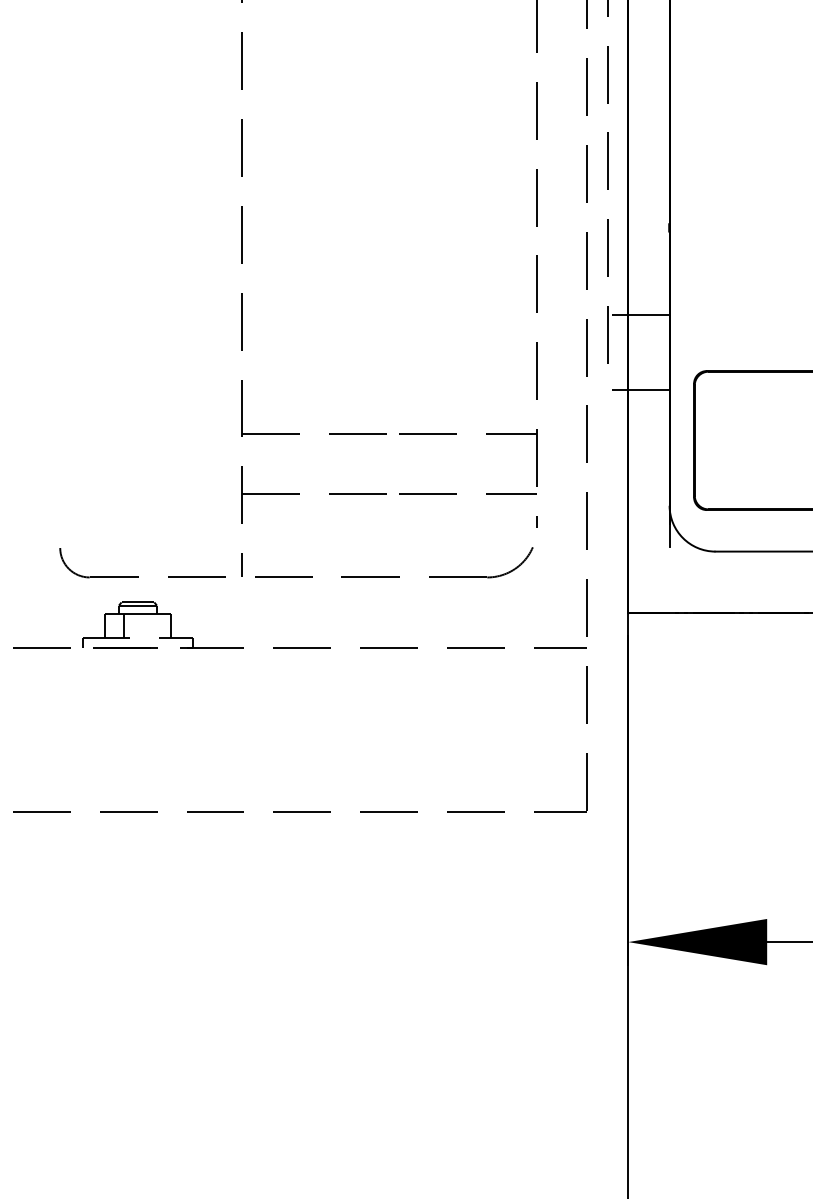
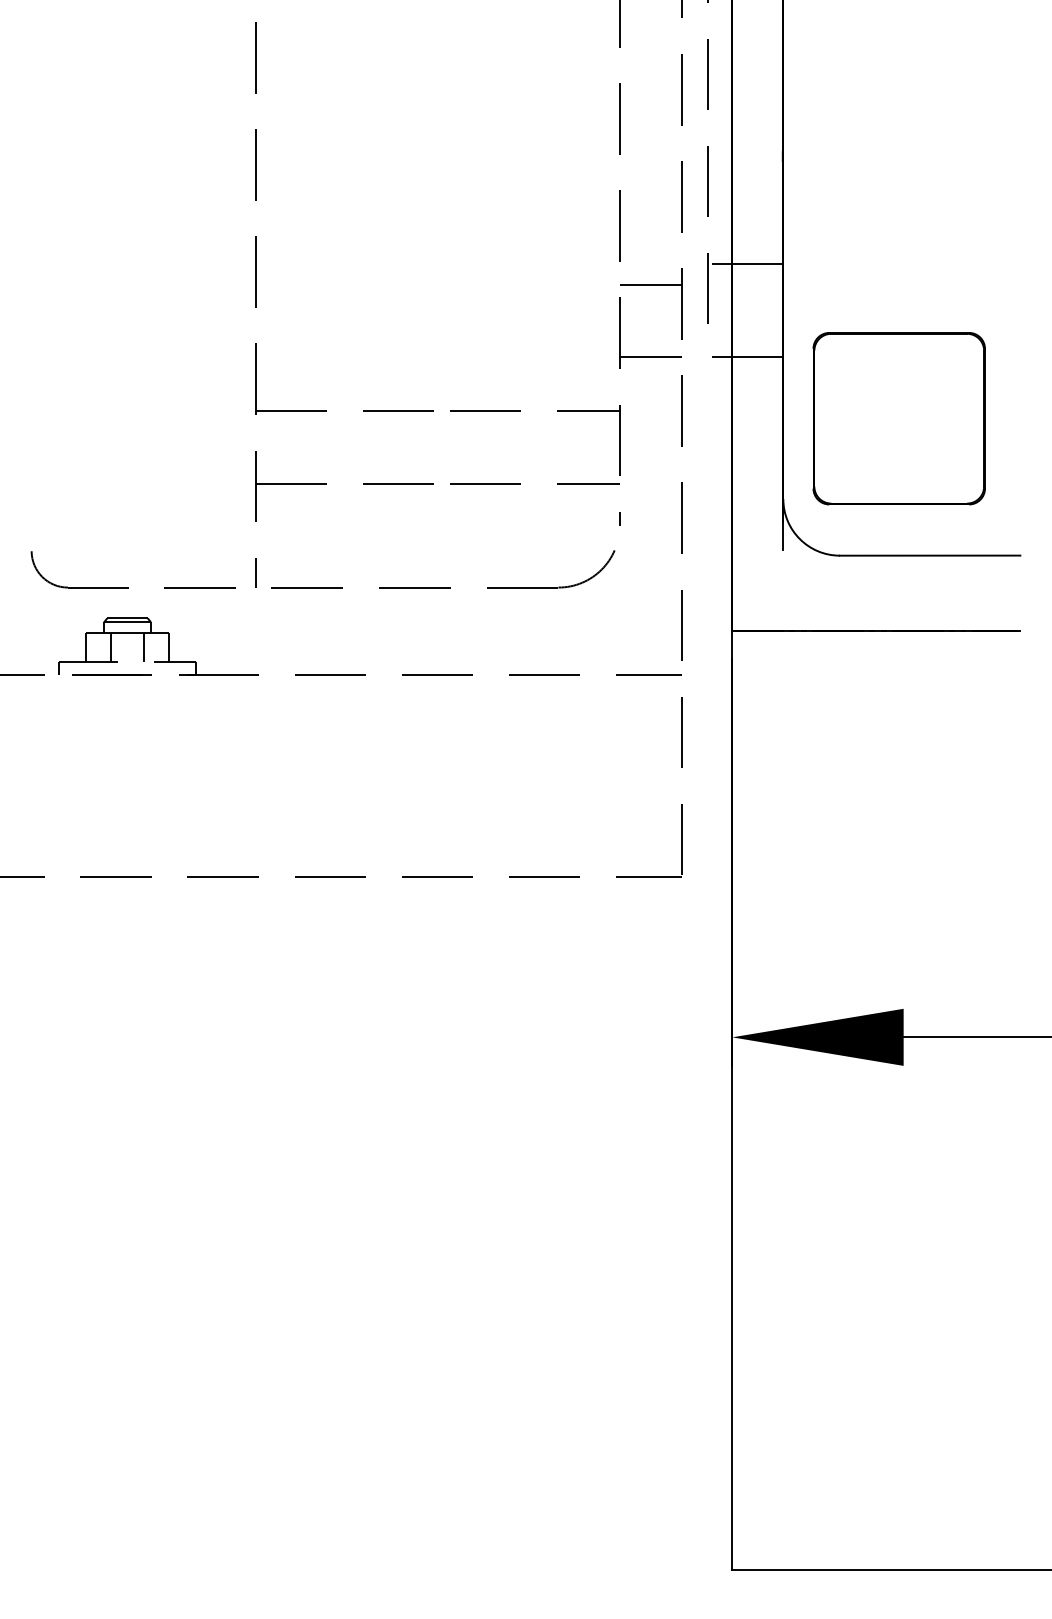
line: (561, 331) -> (650, 284), added
line: (561, 390) -> (650, 356), added
line: (151, 626) -> (144, 647), added

